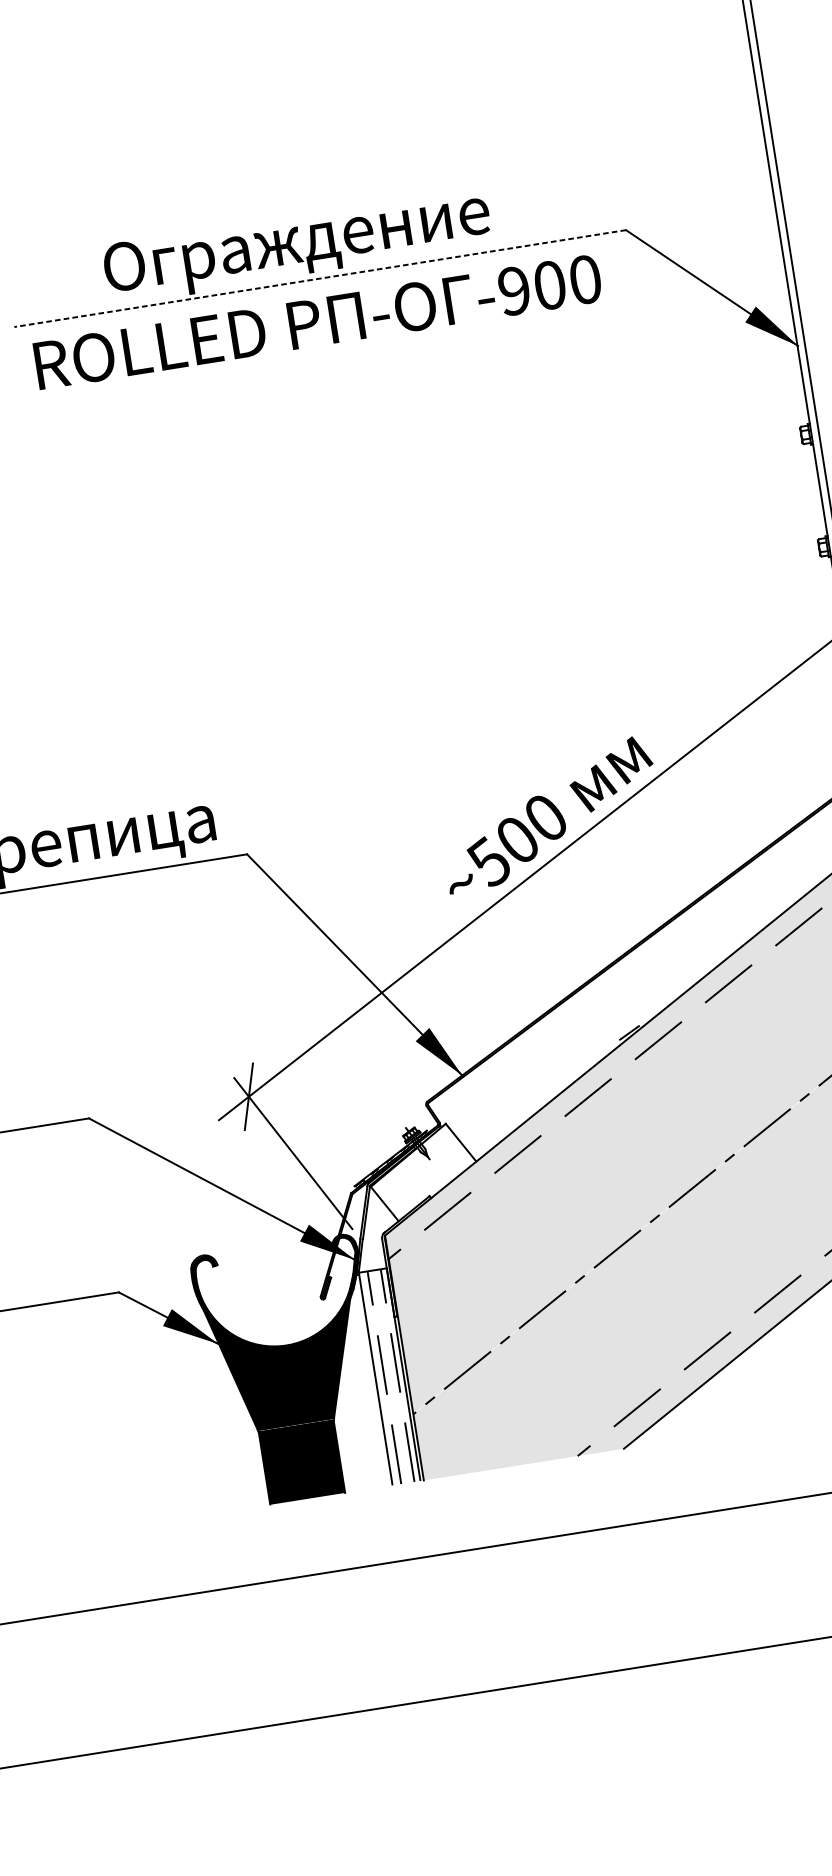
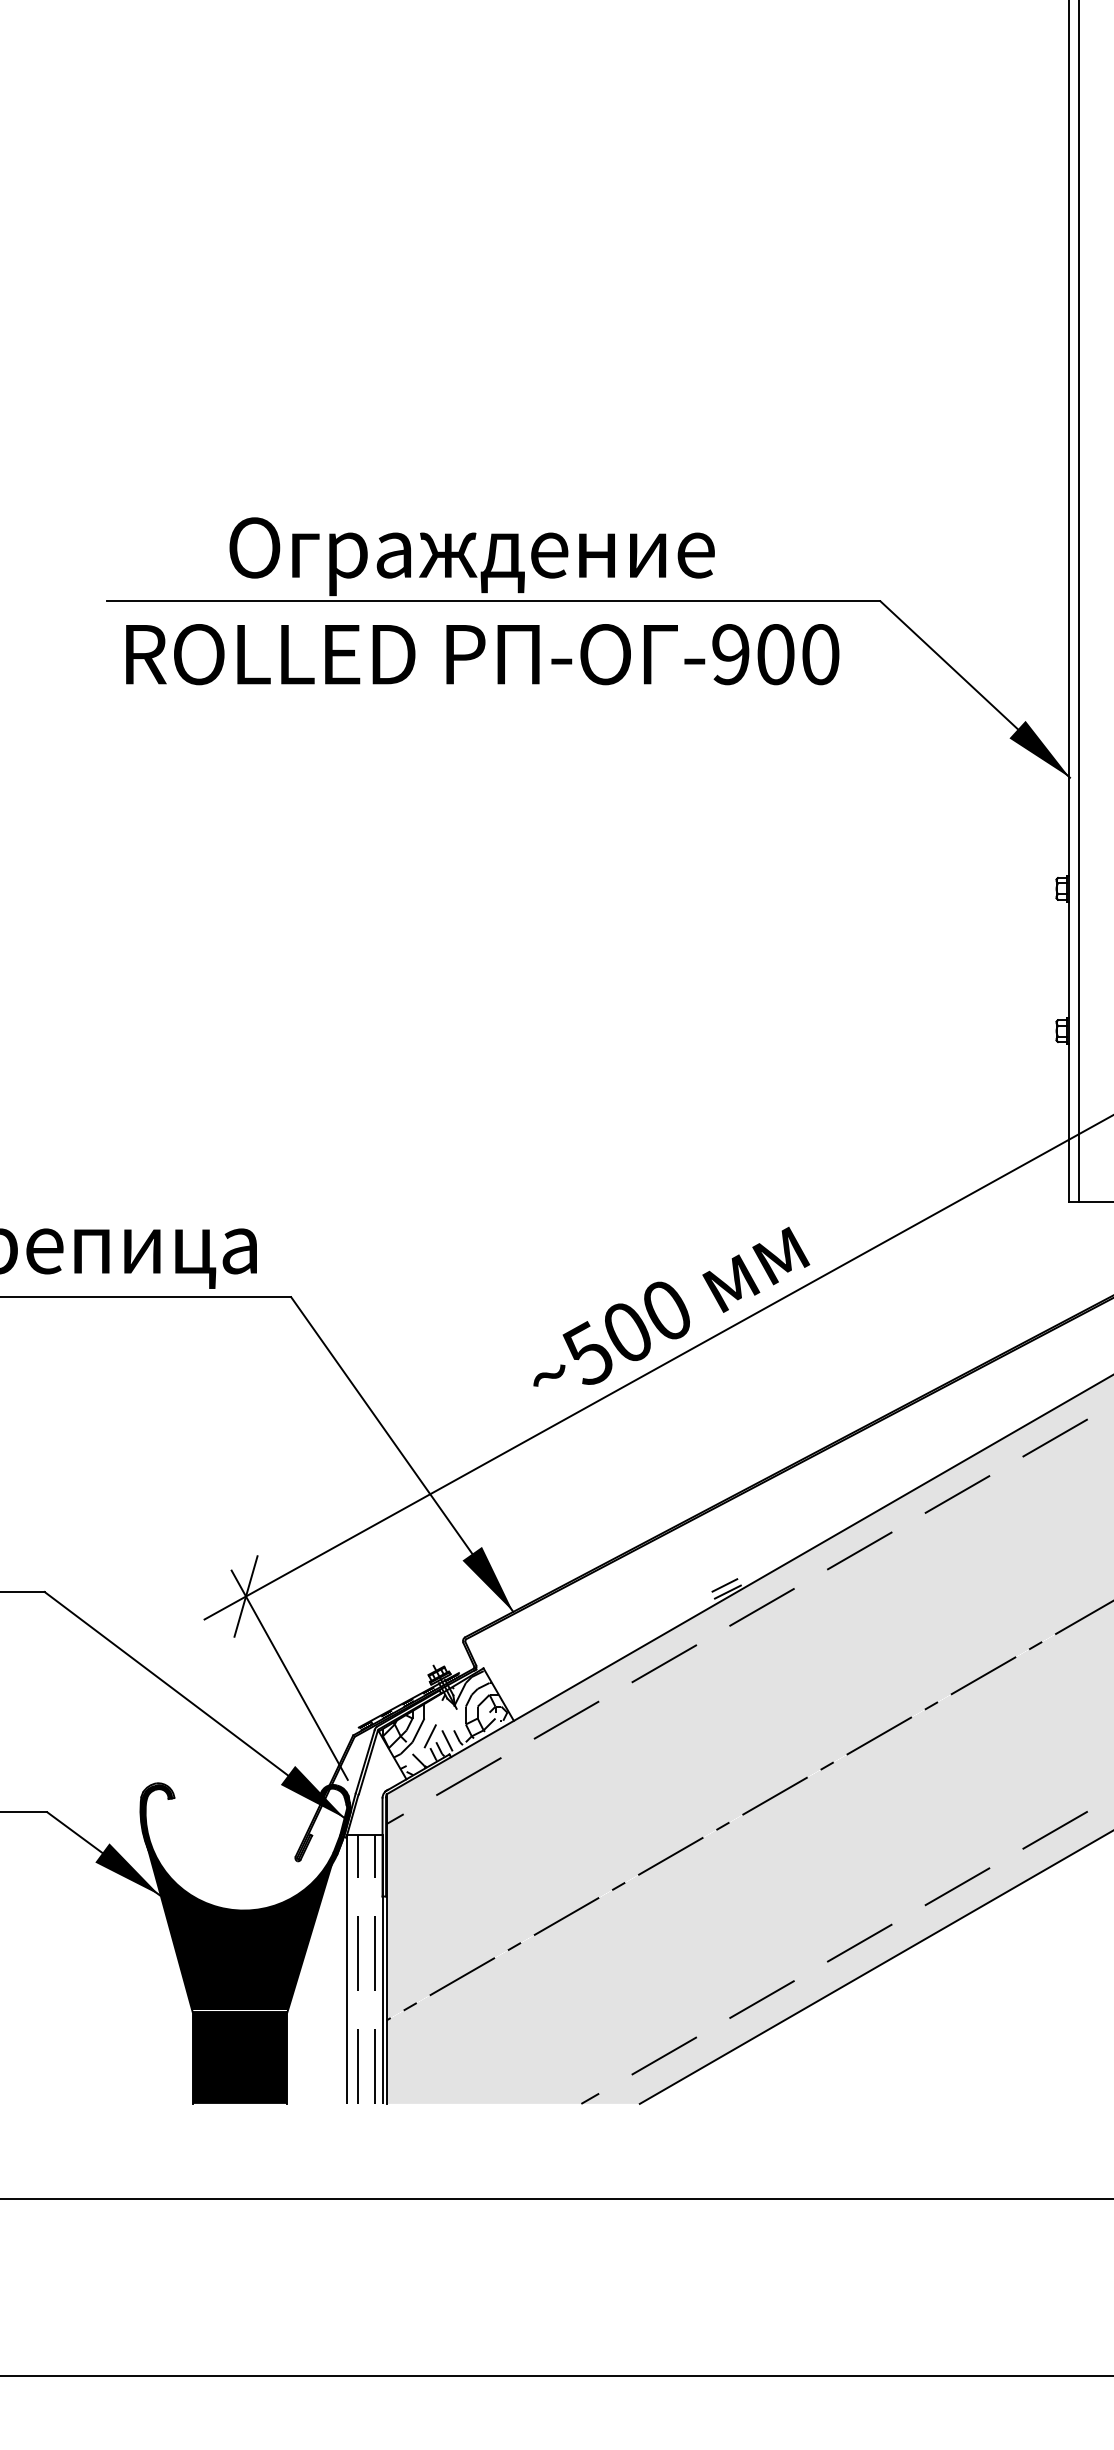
line: (320, 278) -> (493, 601), dashed -> solid
line: (625, 1028) -> (724, 1585), added
hatch: (421, 1172) -> (444, 1723), added

